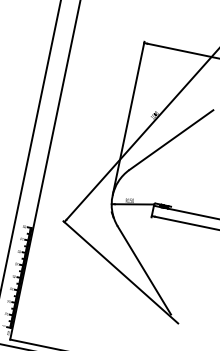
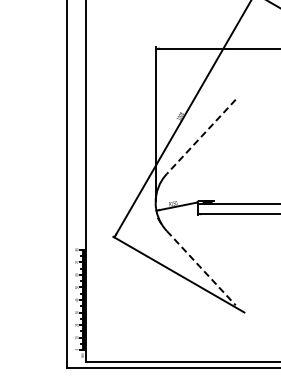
line: (171, 139) -> (201, 136), solid -> dashed
line: (144, 270) -> (201, 268), solid -> dashed

